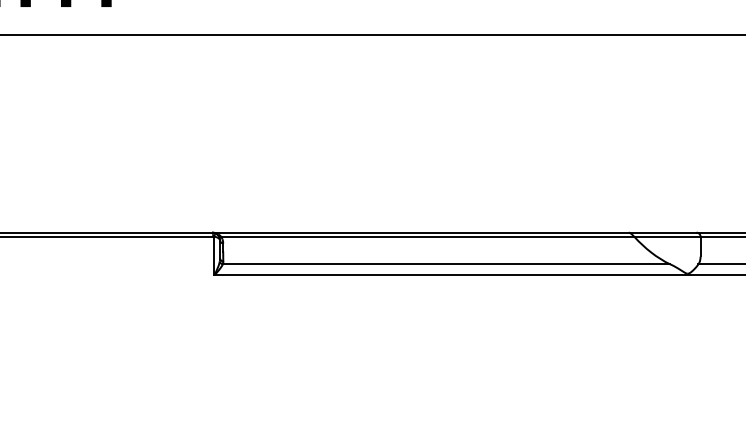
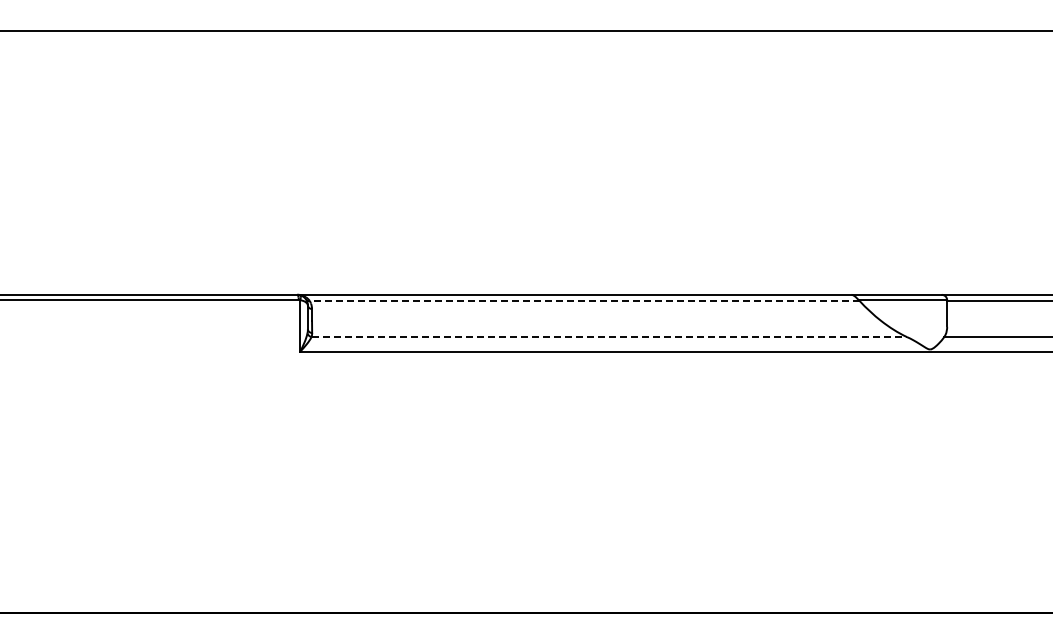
line: (427, 237) -> (584, 301), solid -> dashed
line: (446, 264) -> (609, 337), solid -> dashed

